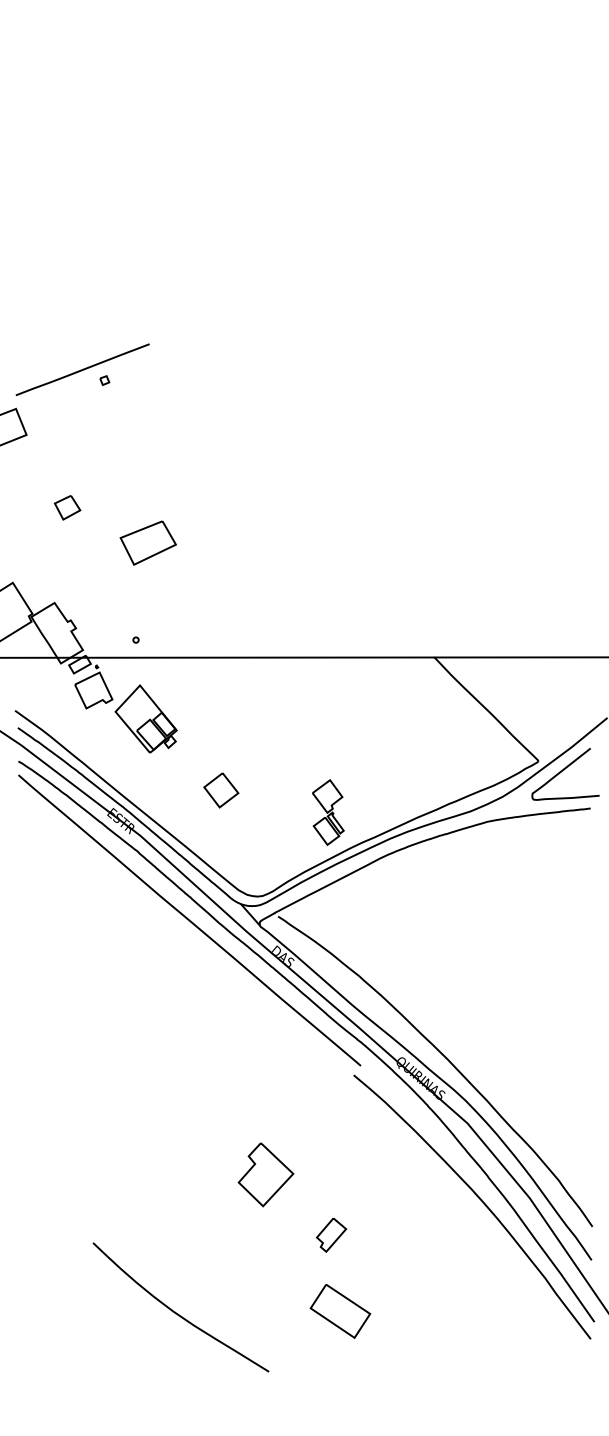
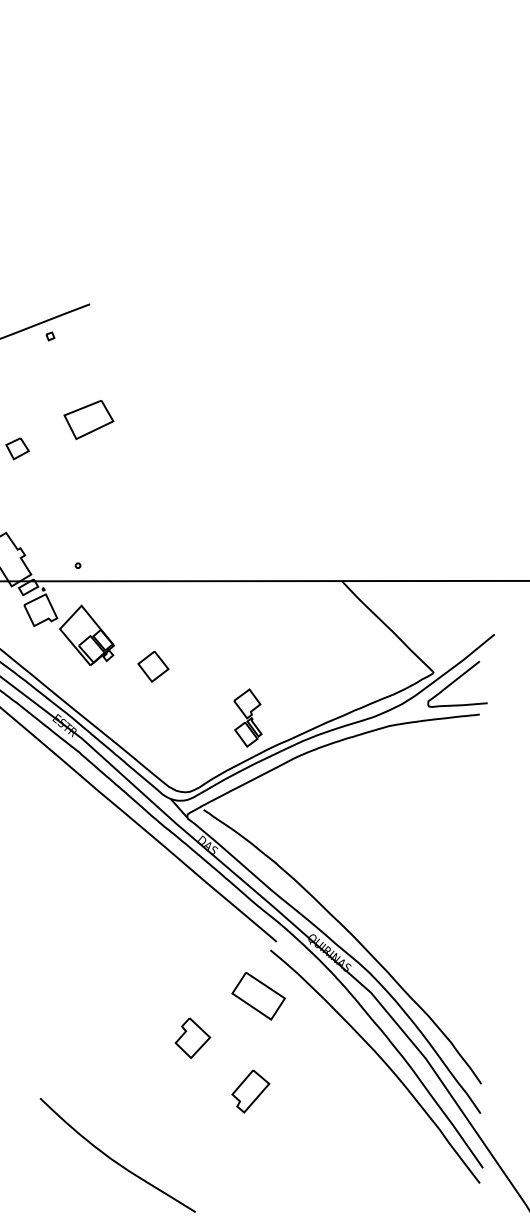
part: (147, 542) -> (88, 419), moved
part: (221, 790) -> (153, 666), moved
part: (265, 1174) -> (192, 1037), size x0.71
part: (331, 1234) -> (250, 1090), size x1.43
part: (340, 1311) -> (258, 996), moved

